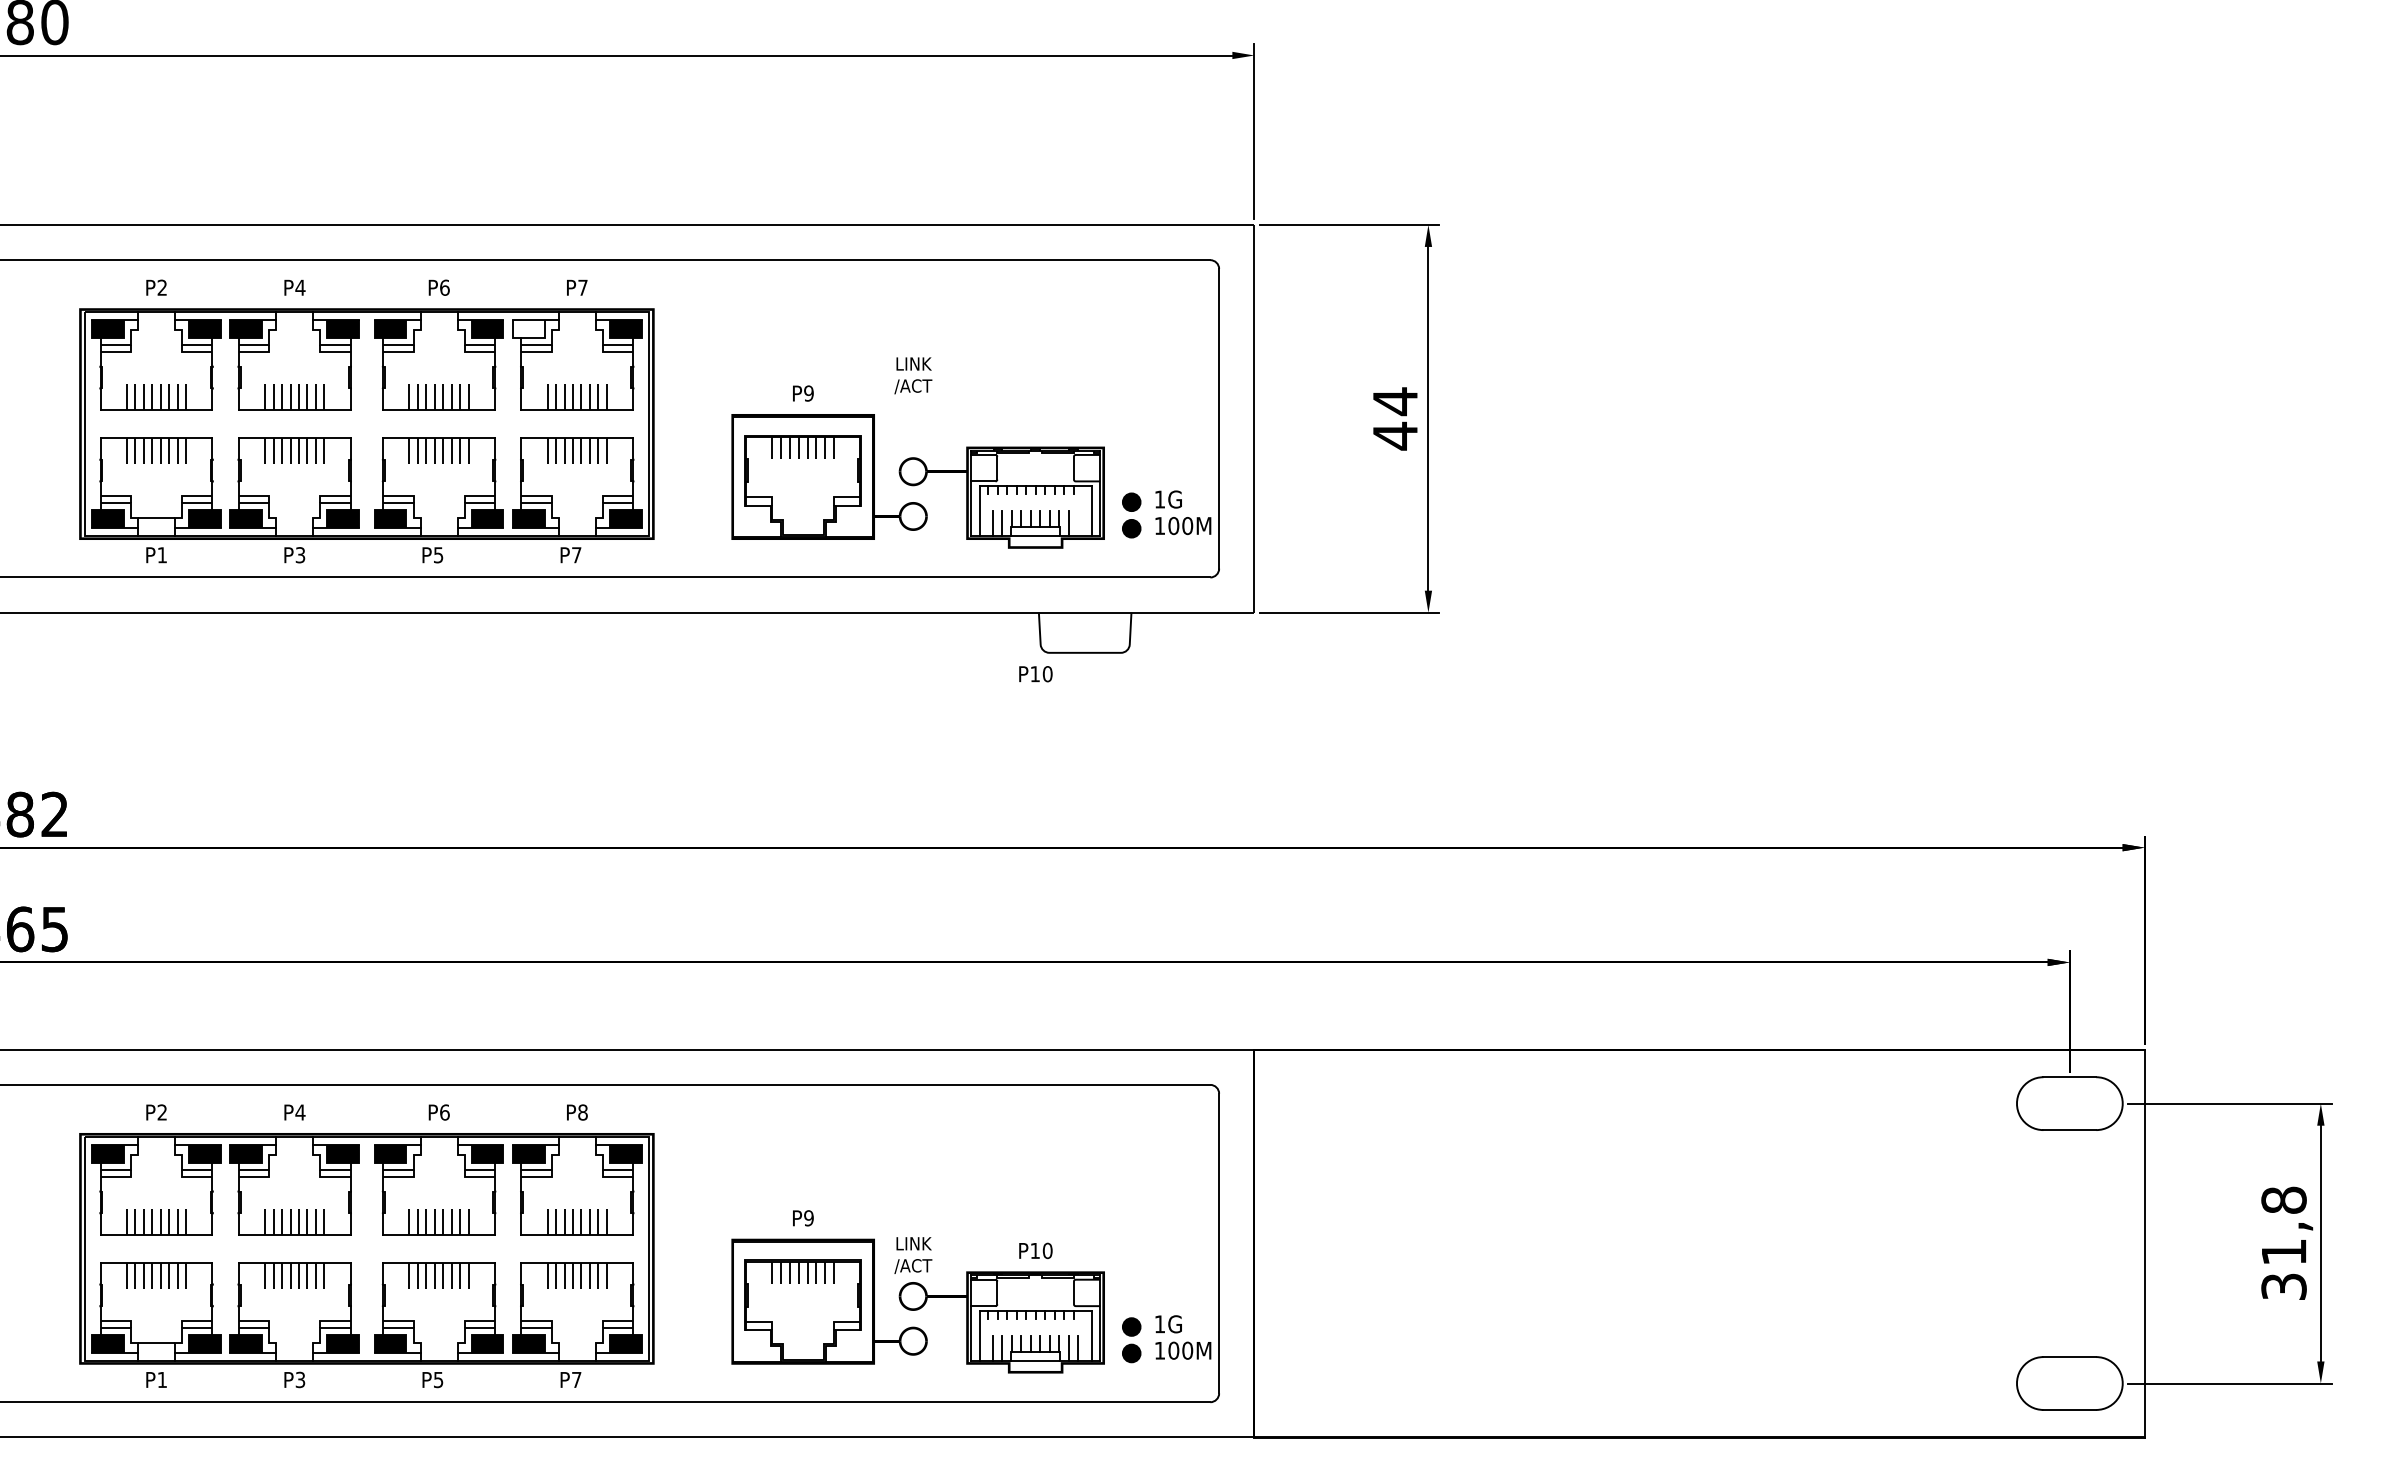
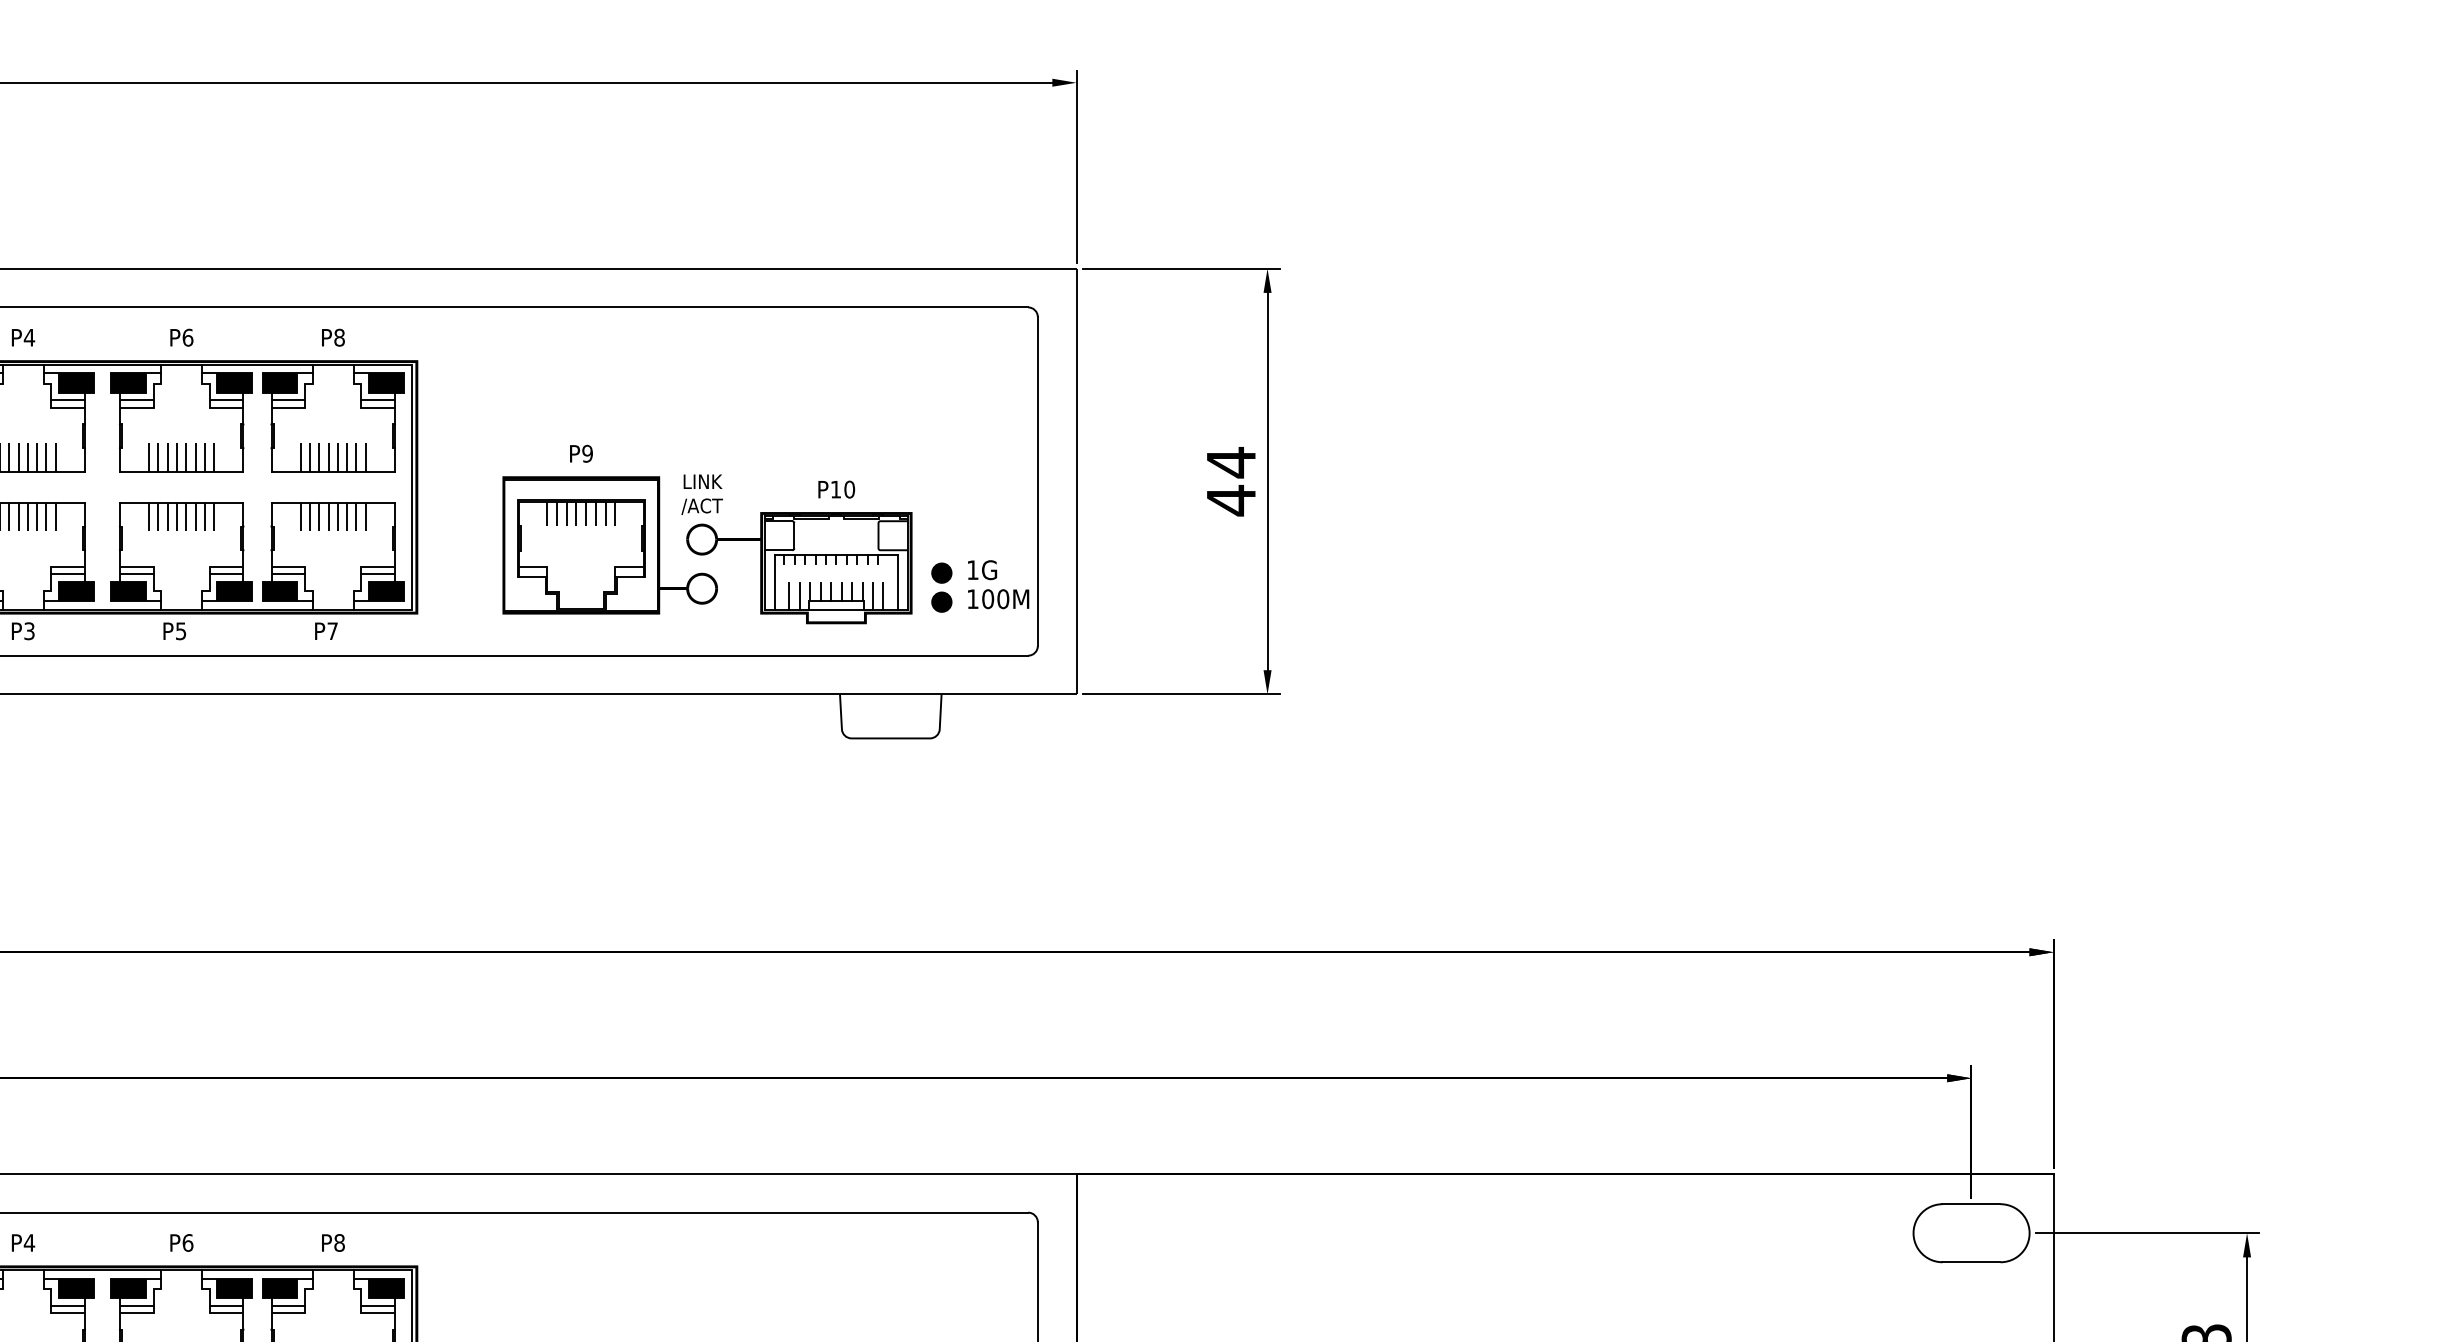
text: (582, 287) -> (339, 337), P7 -> P8
fill: (528, 328) -> (279, 382), added
text: (913, 375) -> (702, 494), moved
line: (1078, 523) -> (883, 596), added
text: (1035, 674) -> (836, 489), moved

